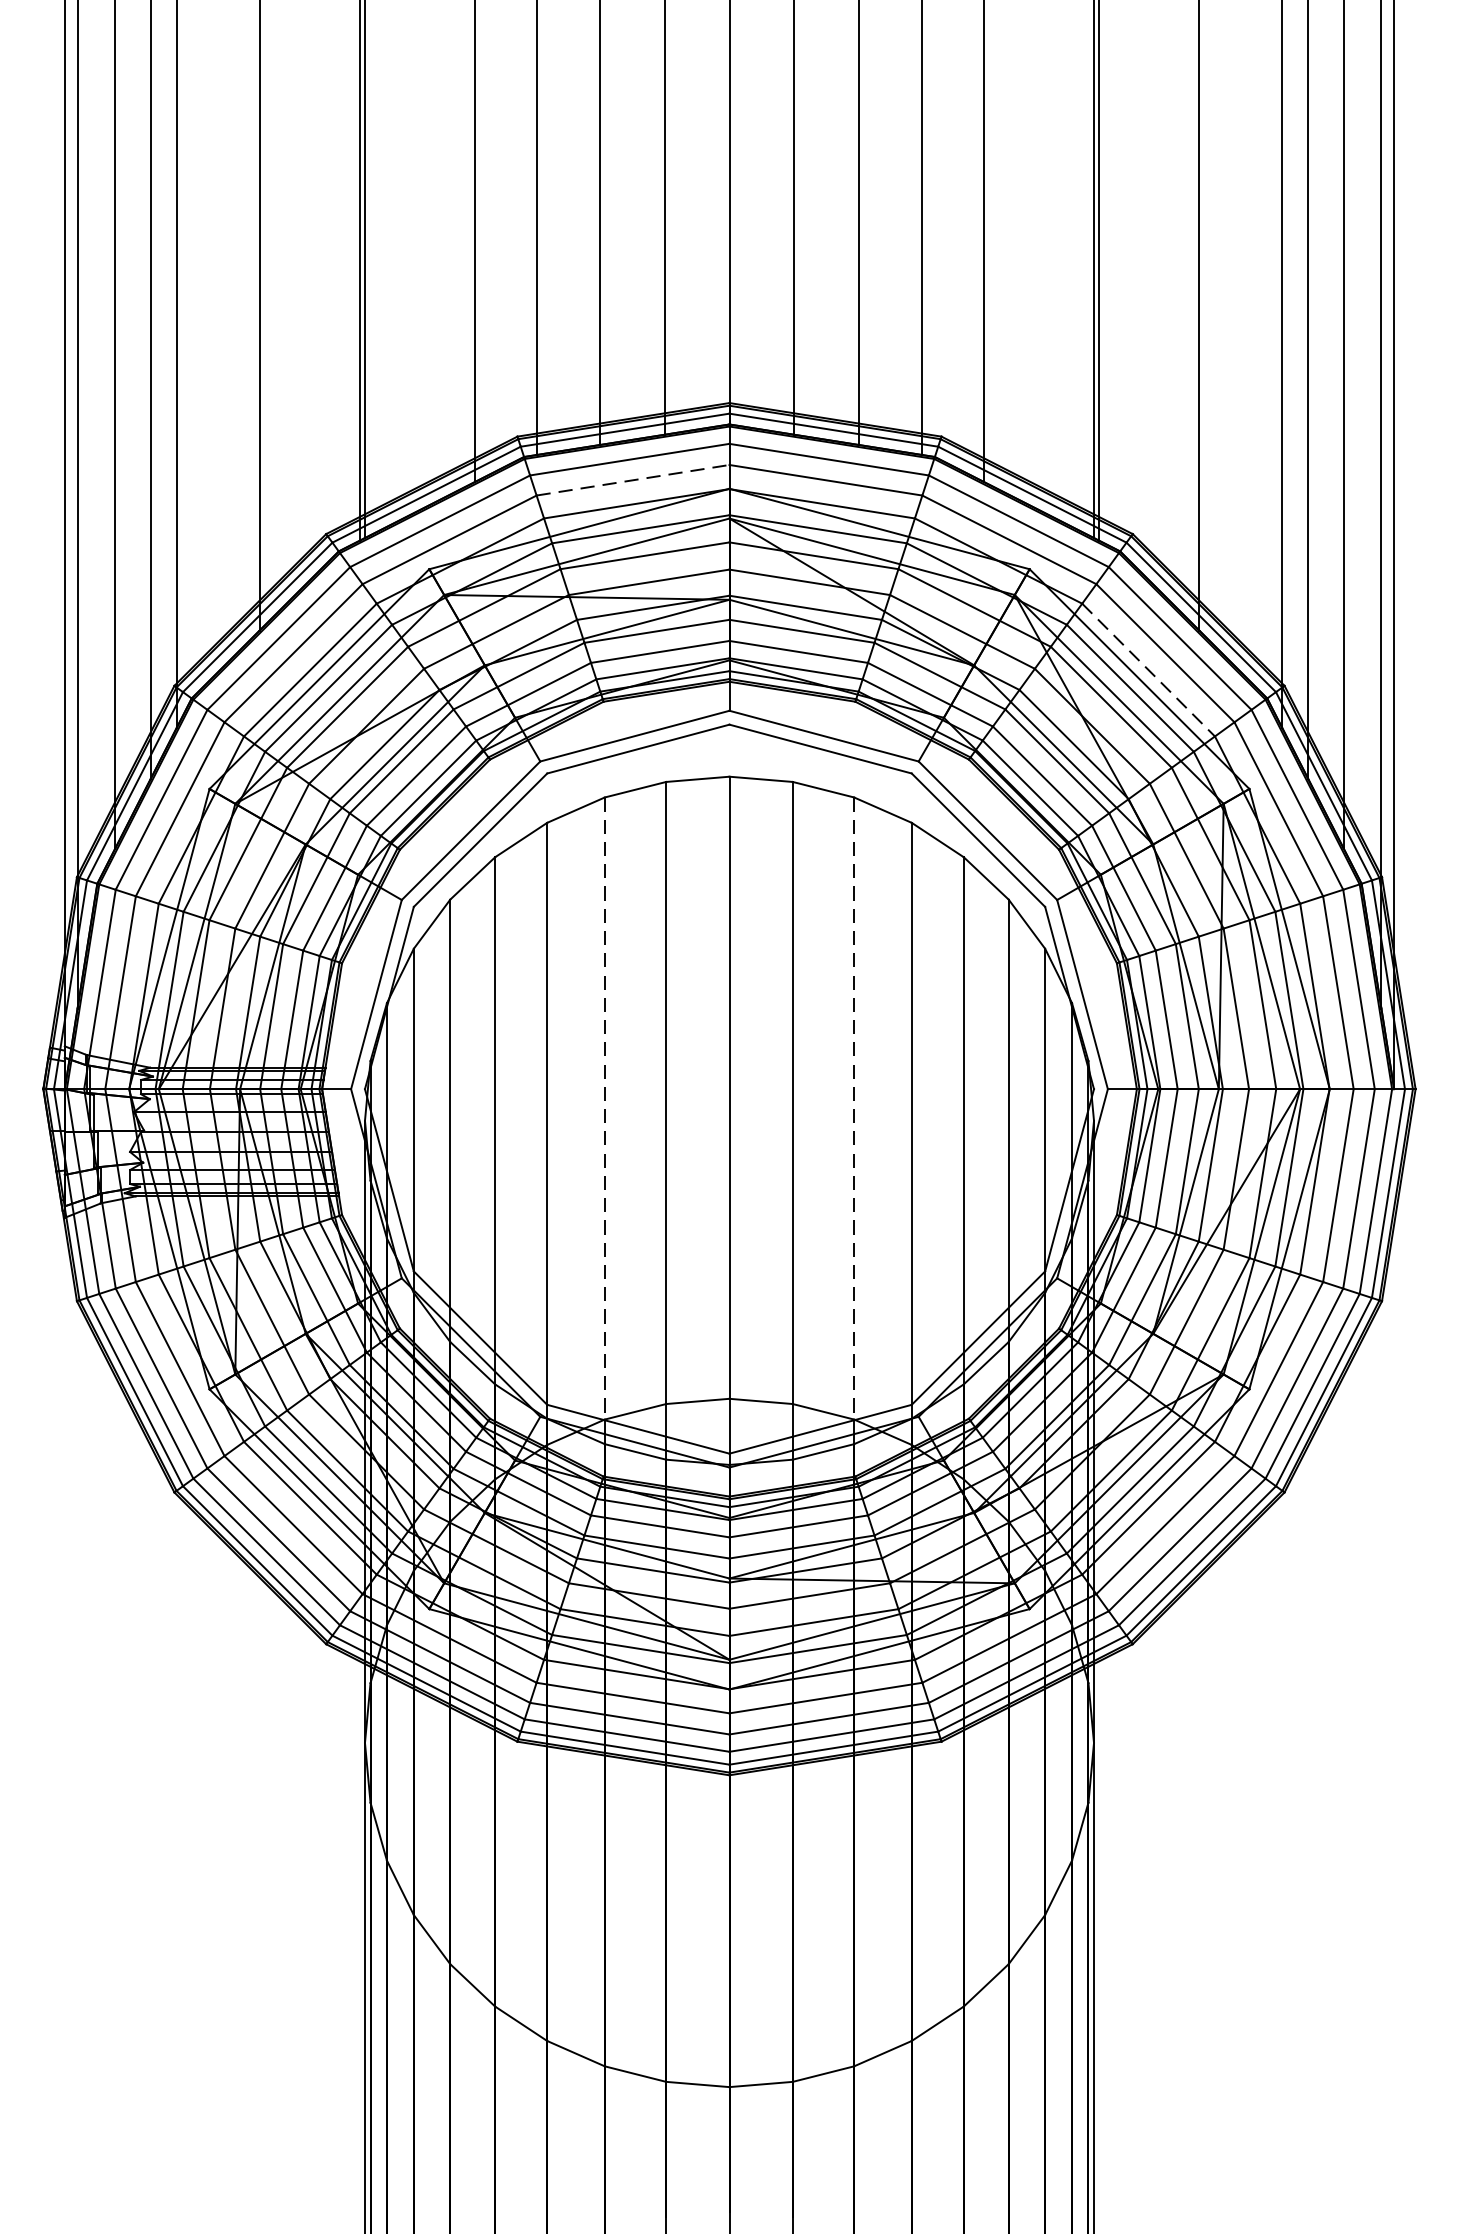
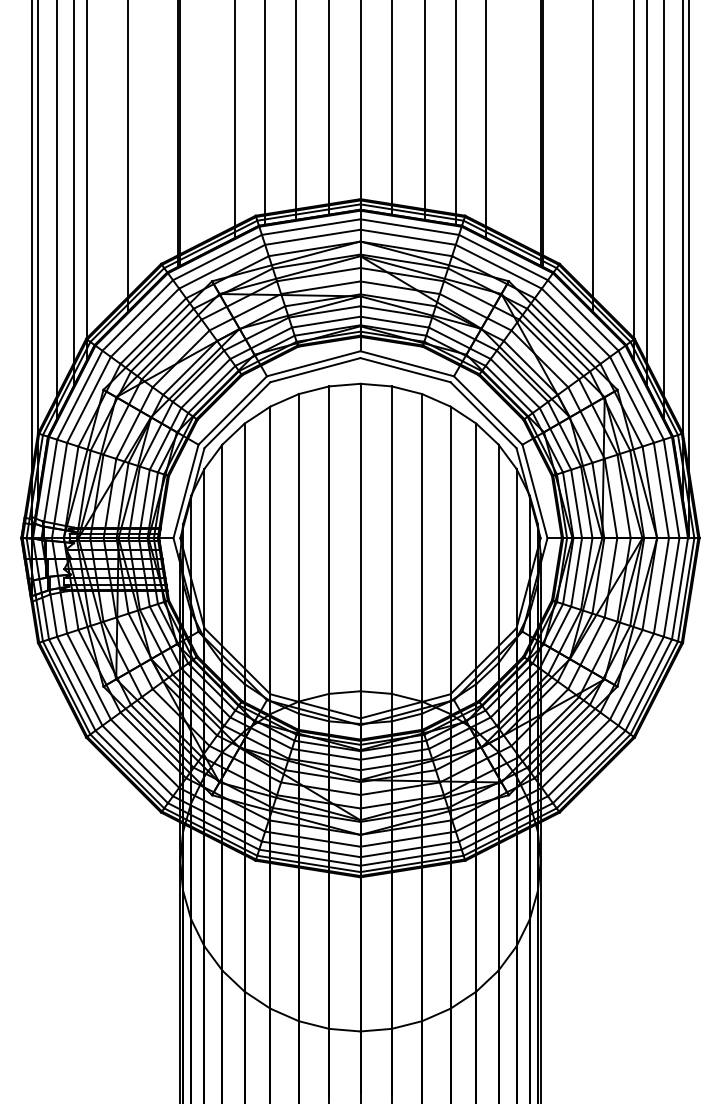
line: (634, 480) -> (313, 237), dashed -> solid
line: (1148, 670) -> (567, 331), dashed -> solid
line: (604, 1107) -> (298, 547), dashed -> solid
line: (854, 1107) -> (422, 547), dashed -> solid

